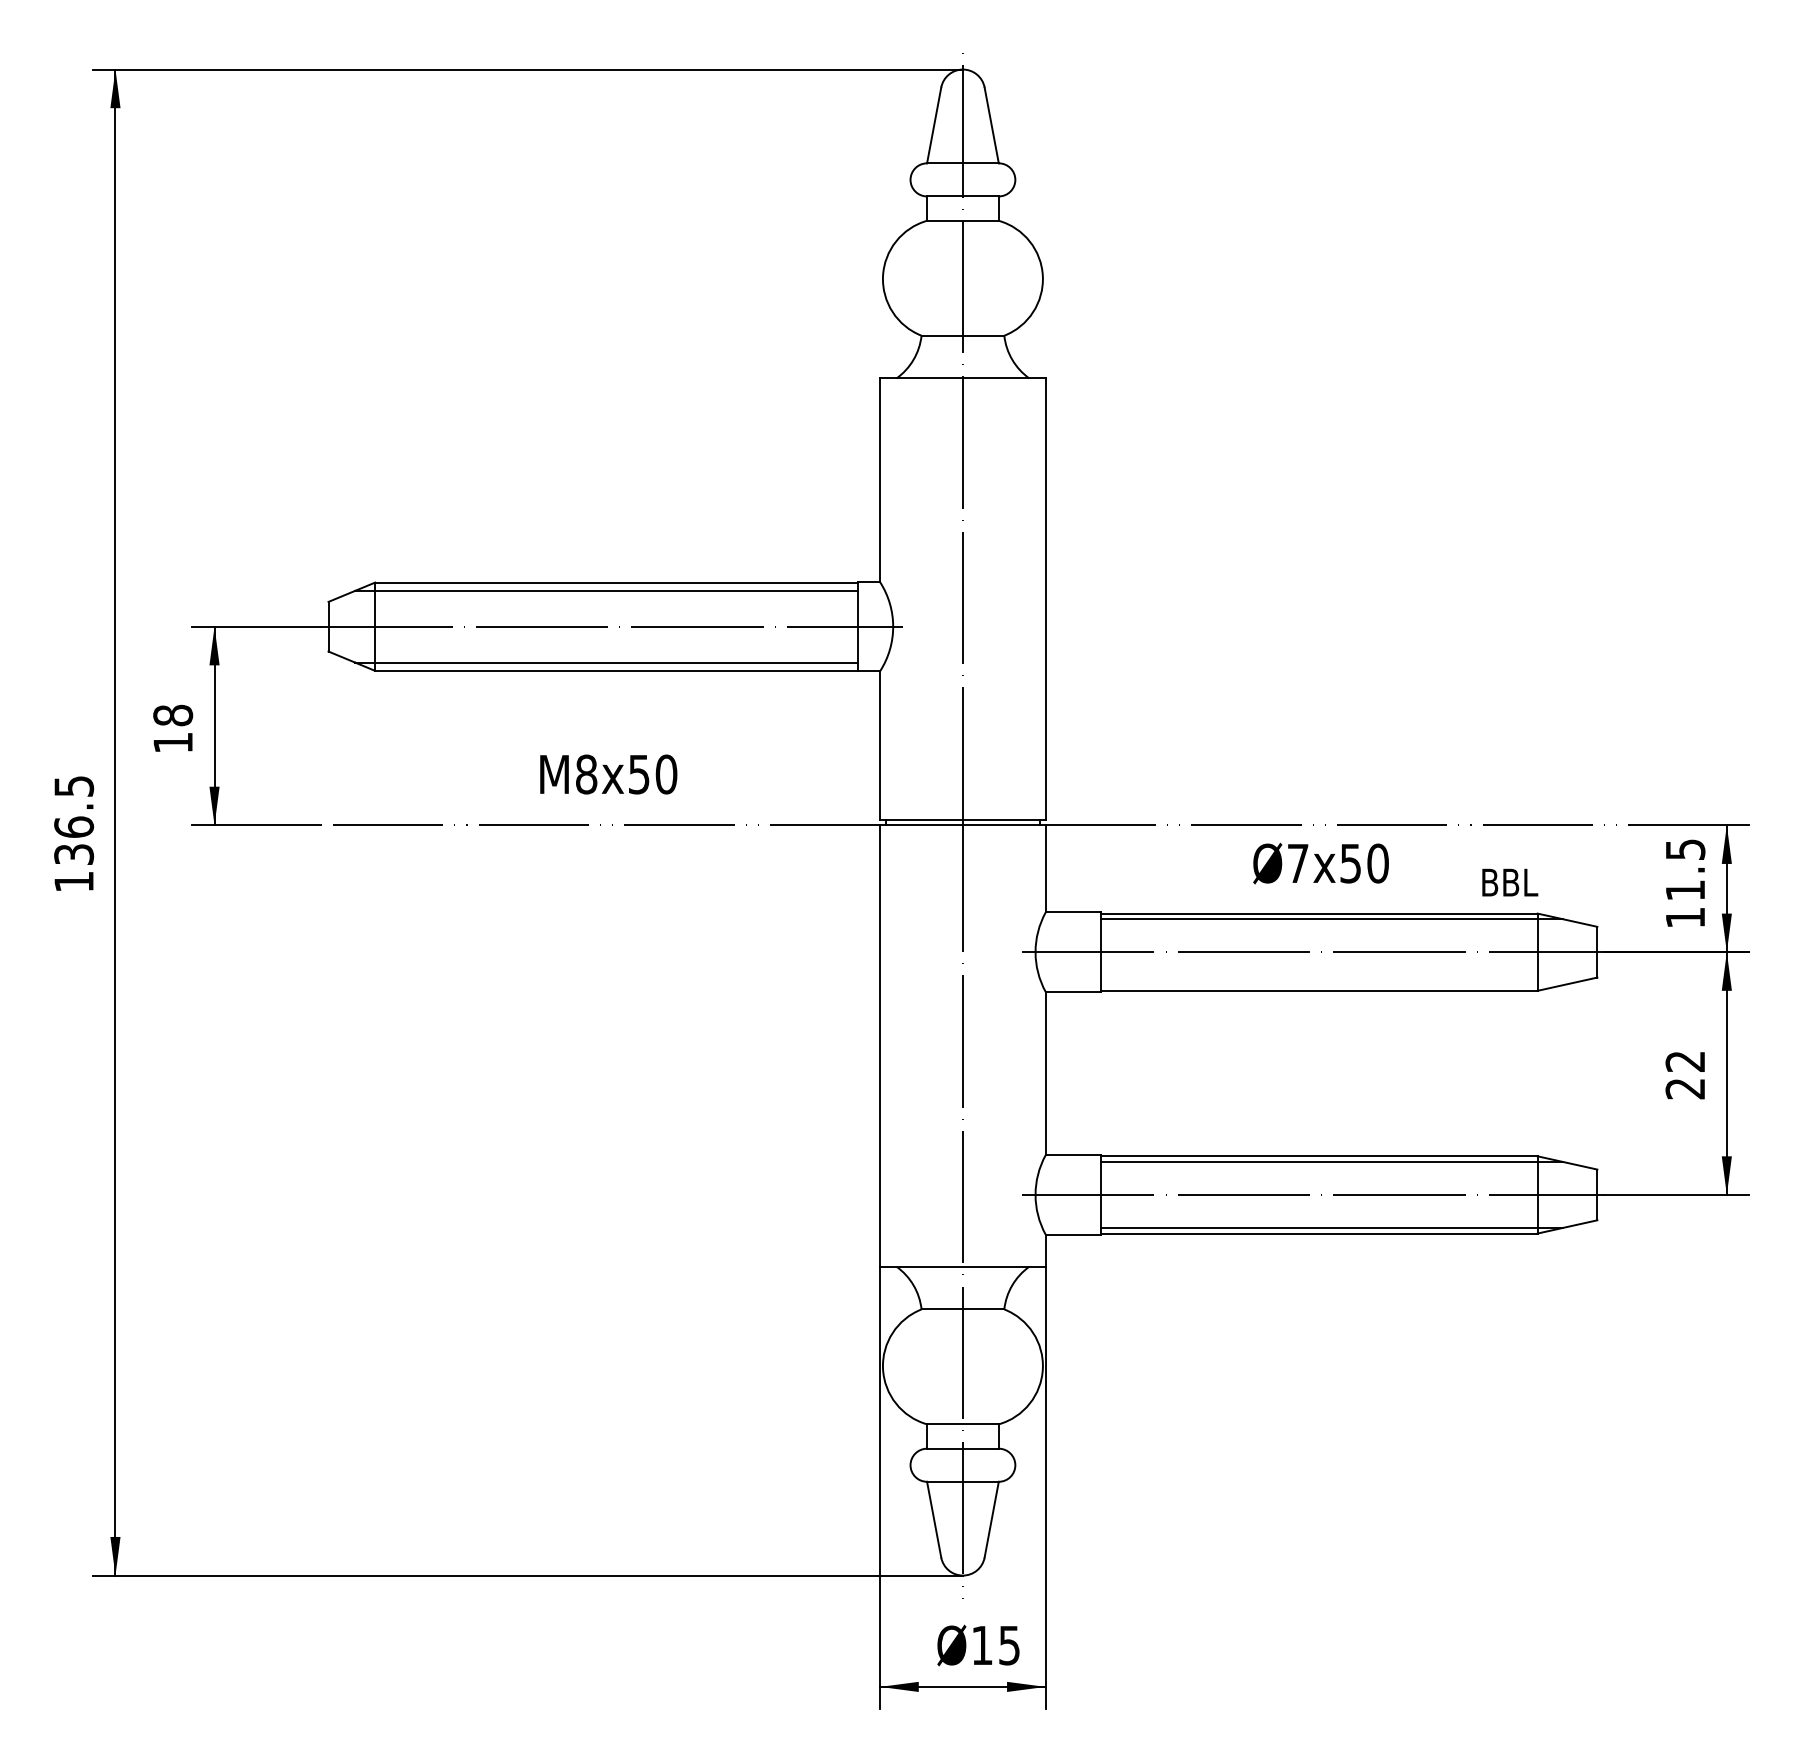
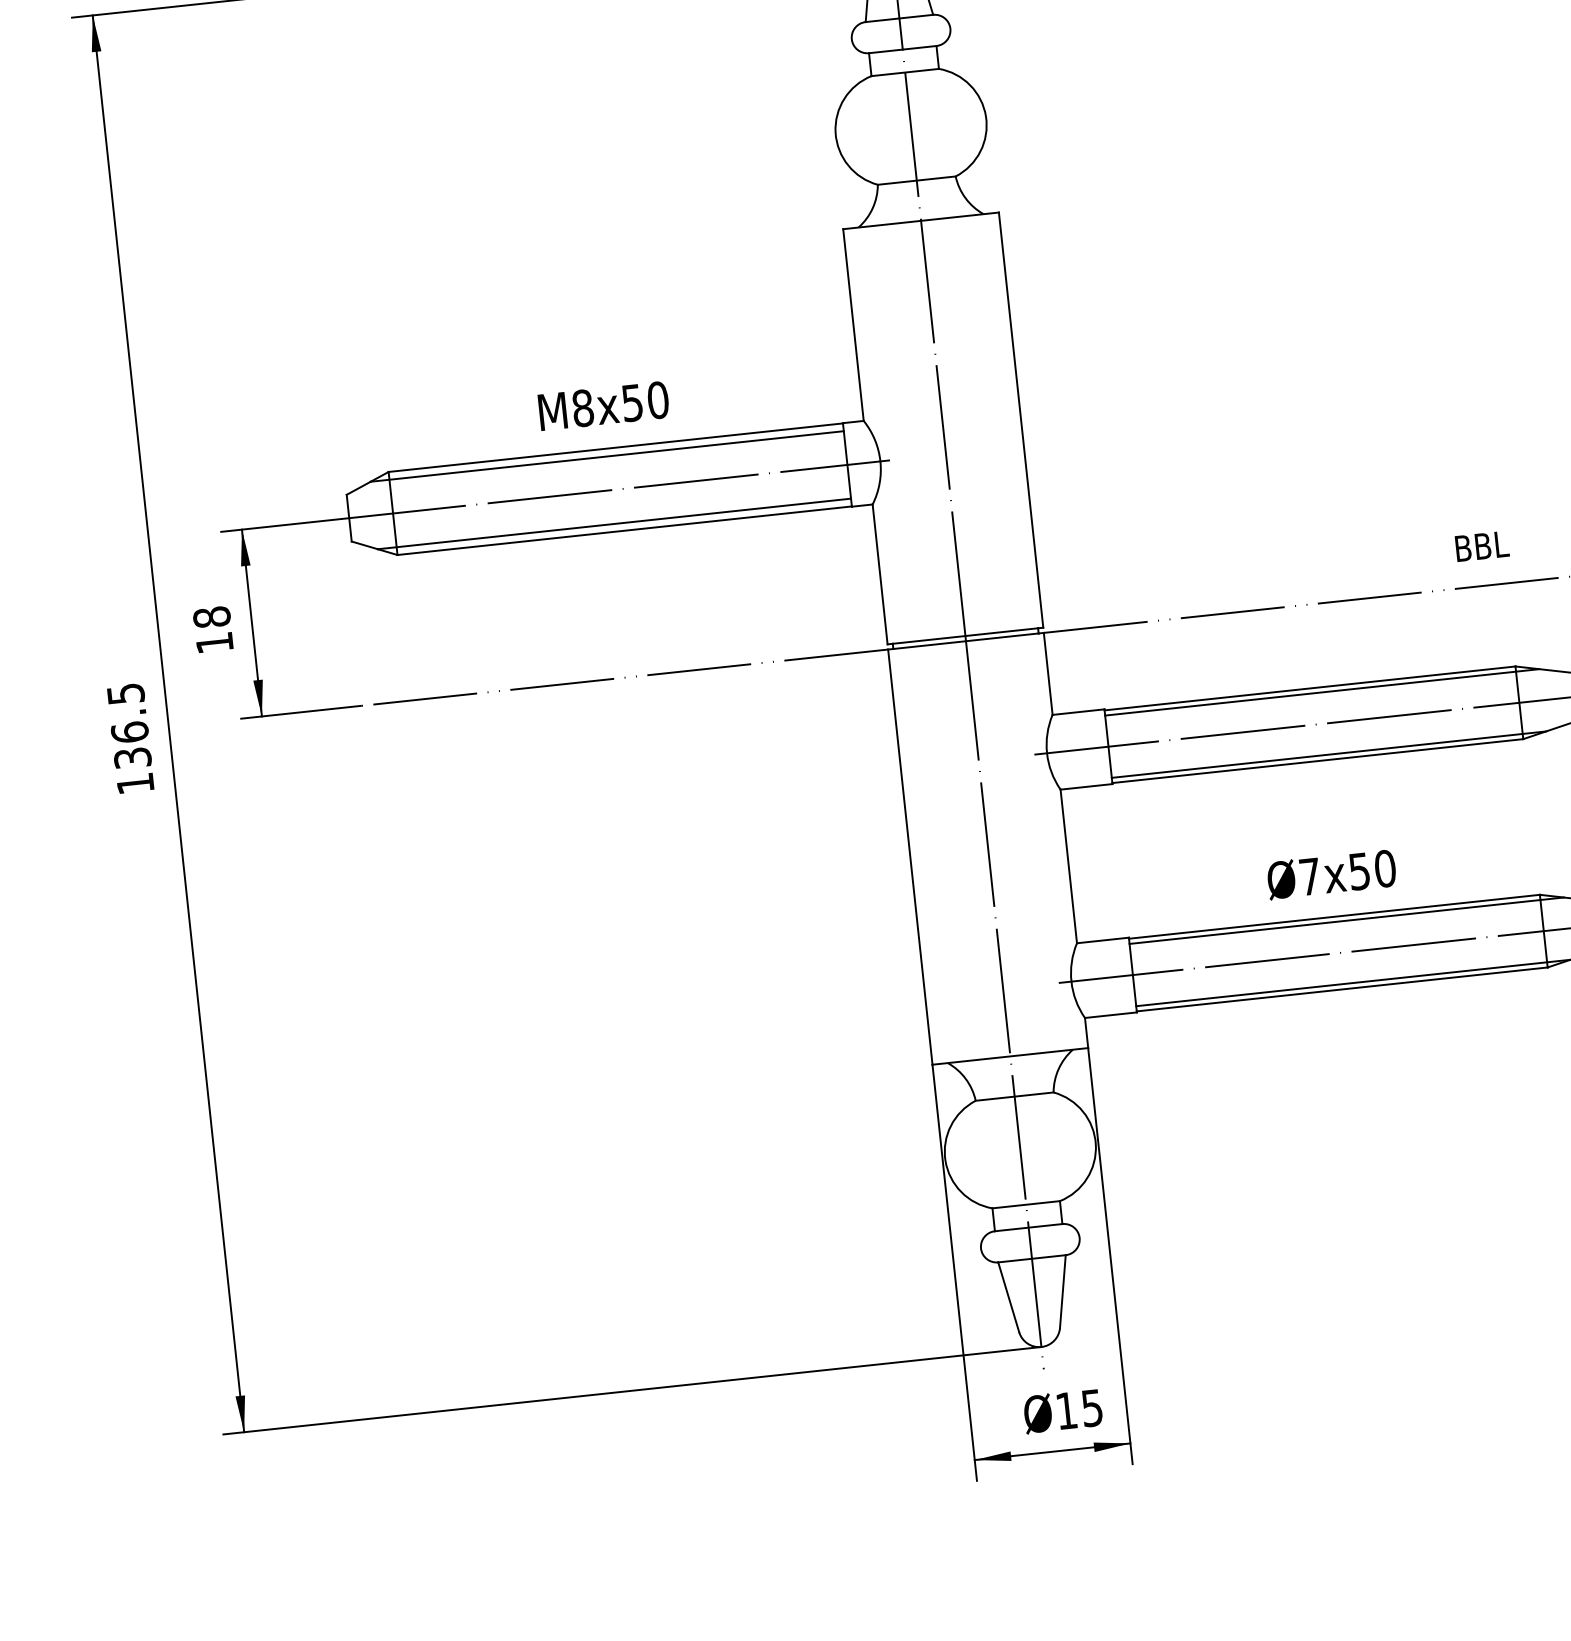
text: (608, 774) -> (603, 406), moved
text: (1320, 863) -> (1331, 874), moved
text: (1510, 882) -> (1482, 546), moved
line: (1331, 985) -> (1328, 754), added

